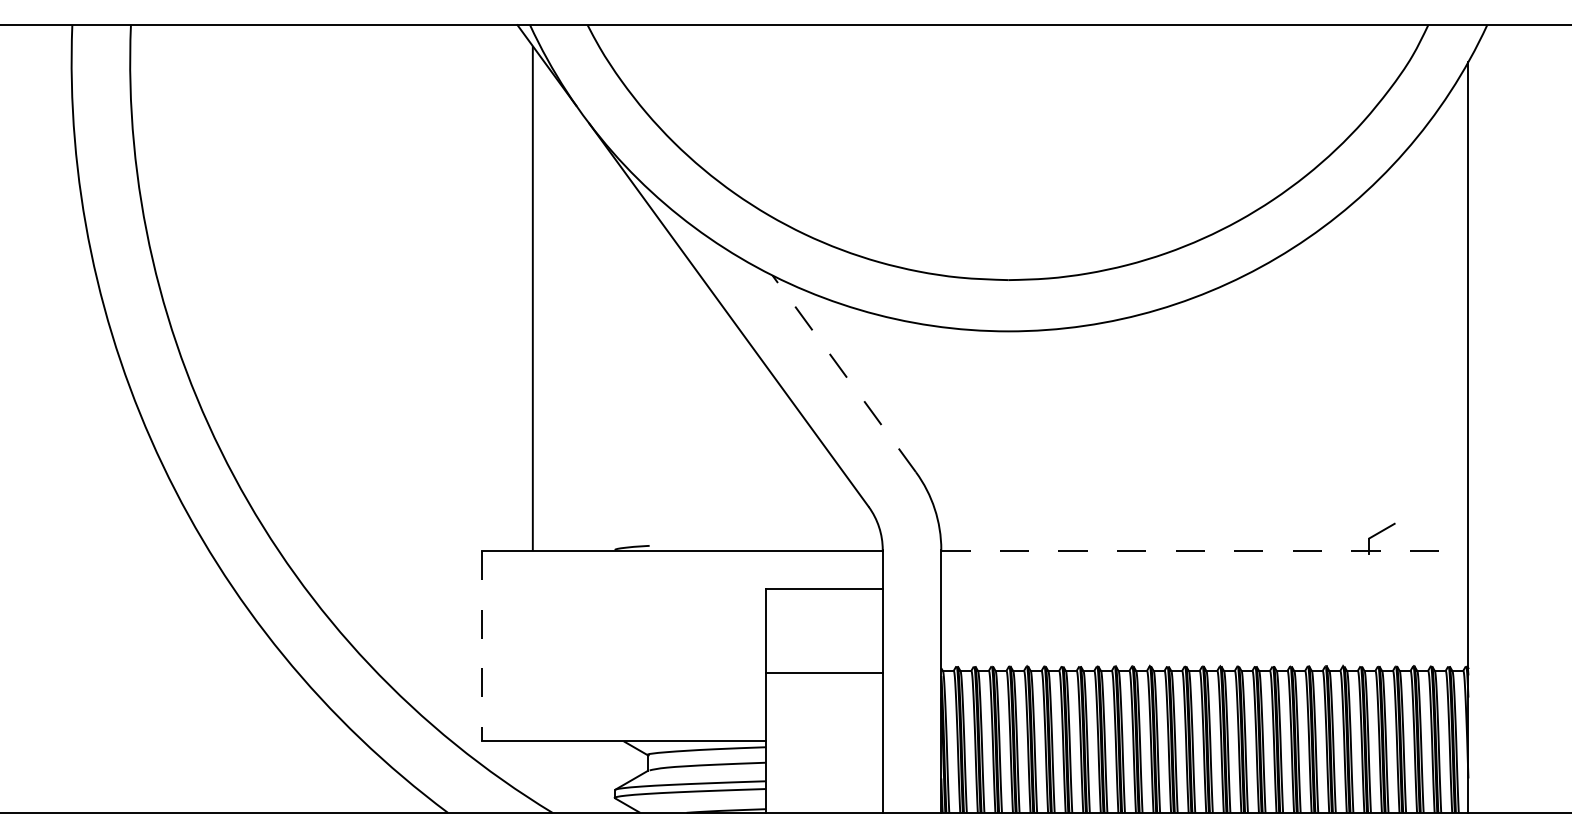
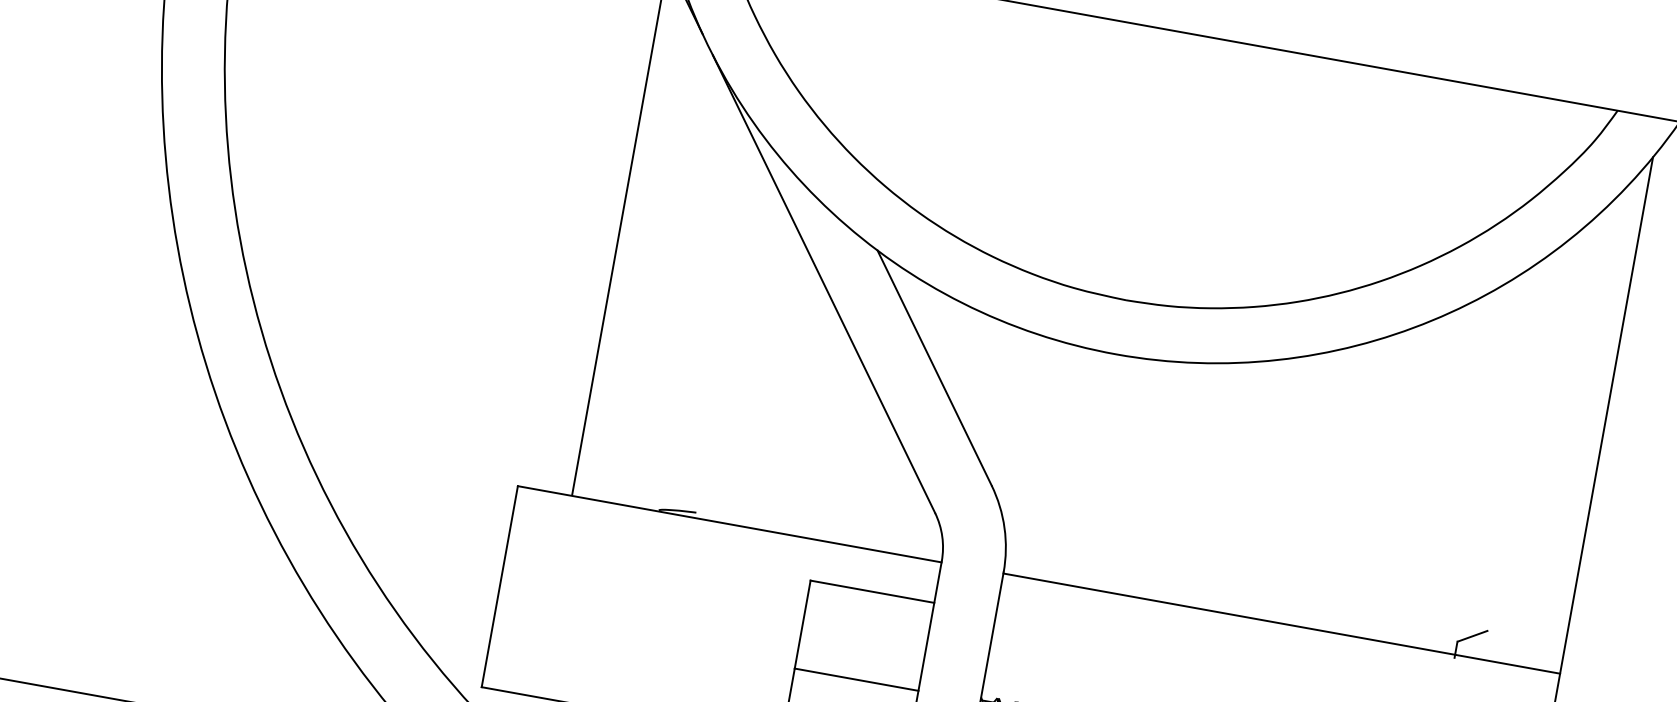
line: (844, 373) -> (934, 367), dashed -> solid
line: (1204, 551) -> (1281, 624), dashed -> solid
line: (481, 646) -> (499, 587), dashed -> solid

